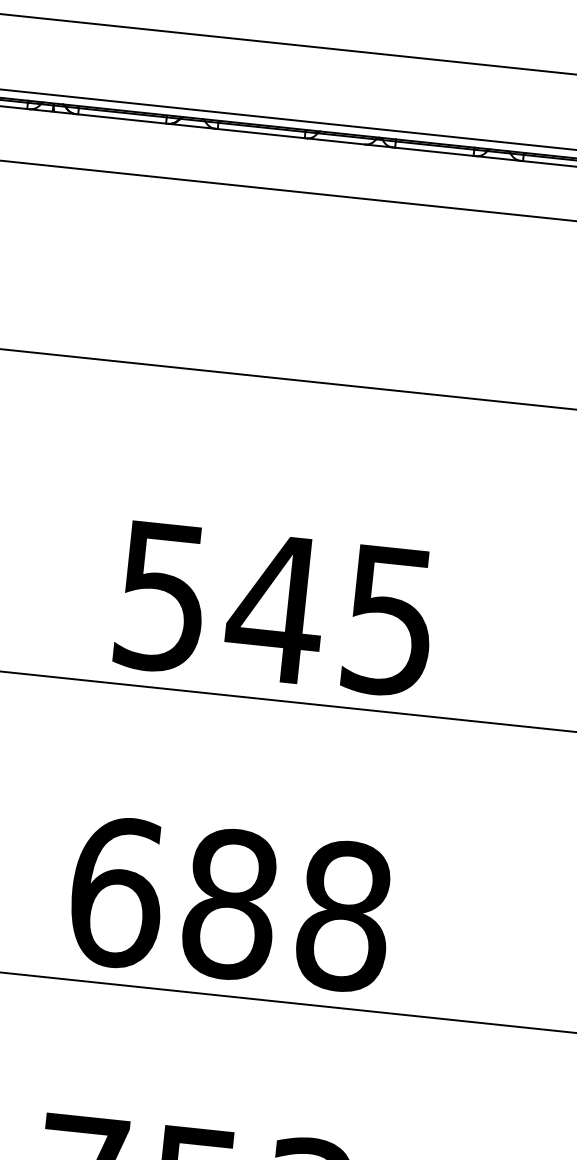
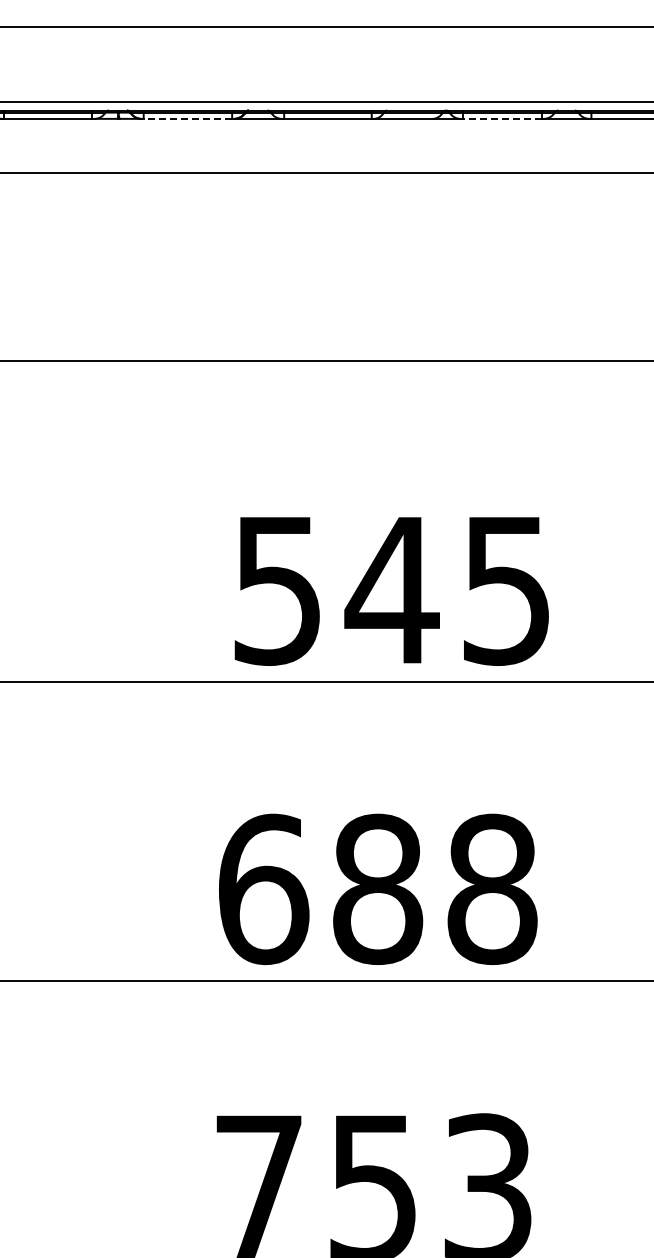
line: (121, 118) -> (187, 118), solid -> dashed
line: (434, 151) -> (502, 118), solid -> dashed

